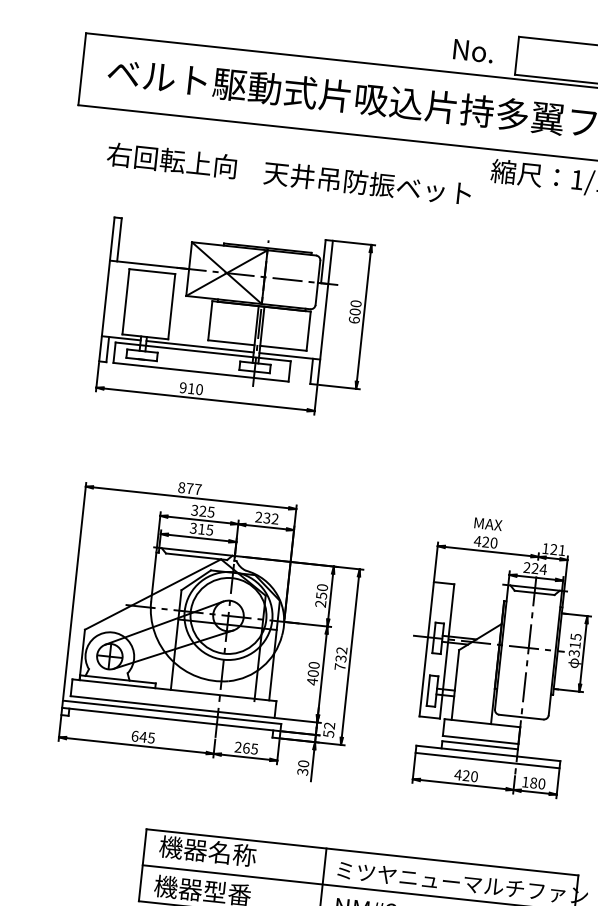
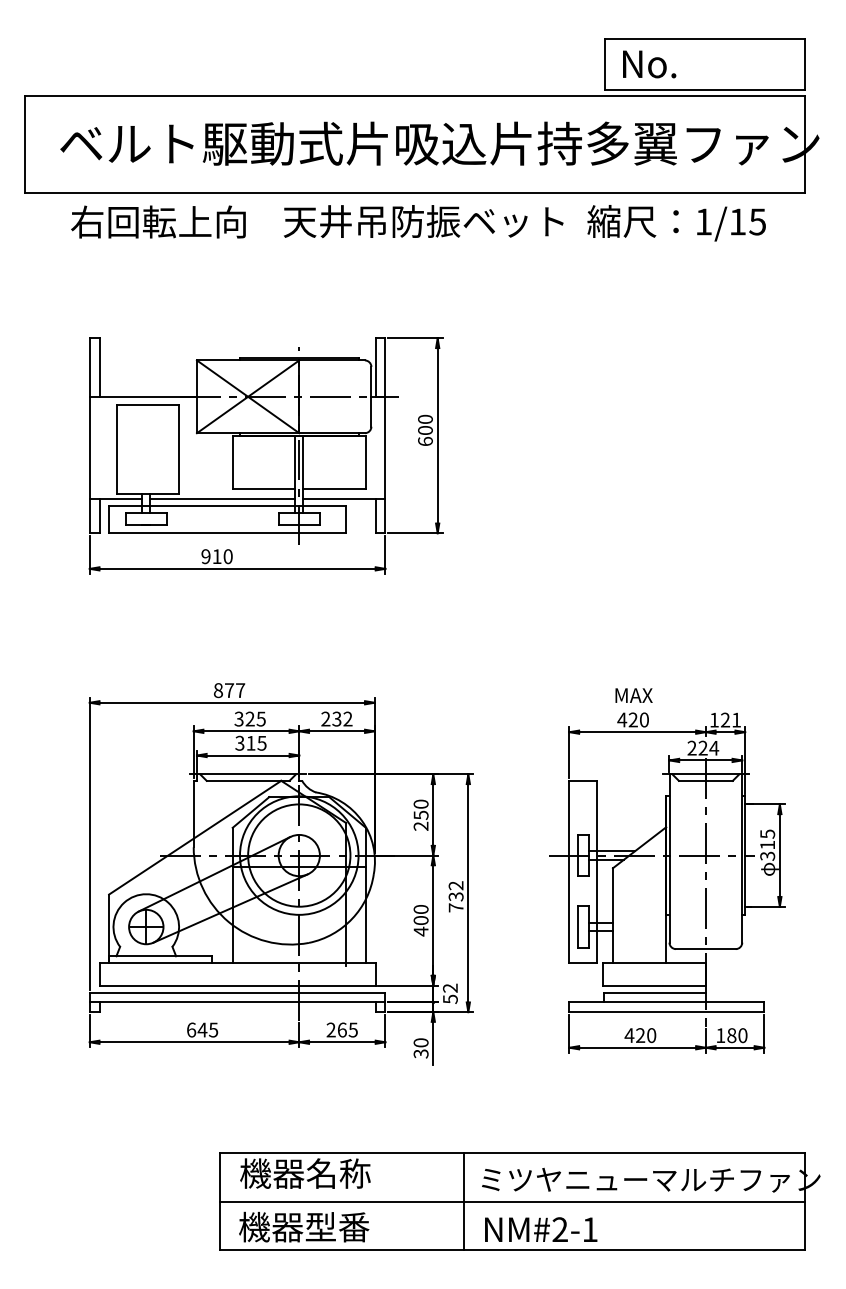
text: (473, 51) -> (649, 64), moved
text: (172, 160) -> (158, 221), moved
text: (367, 183) -> (423, 221), moved

